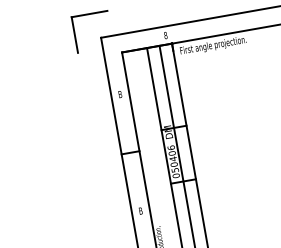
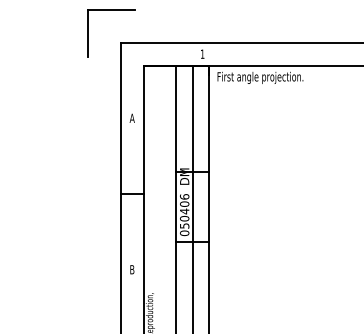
text: (165, 35) -> (202, 53), 8 -> 1
text: (119, 93) -> (131, 117), B -> A

